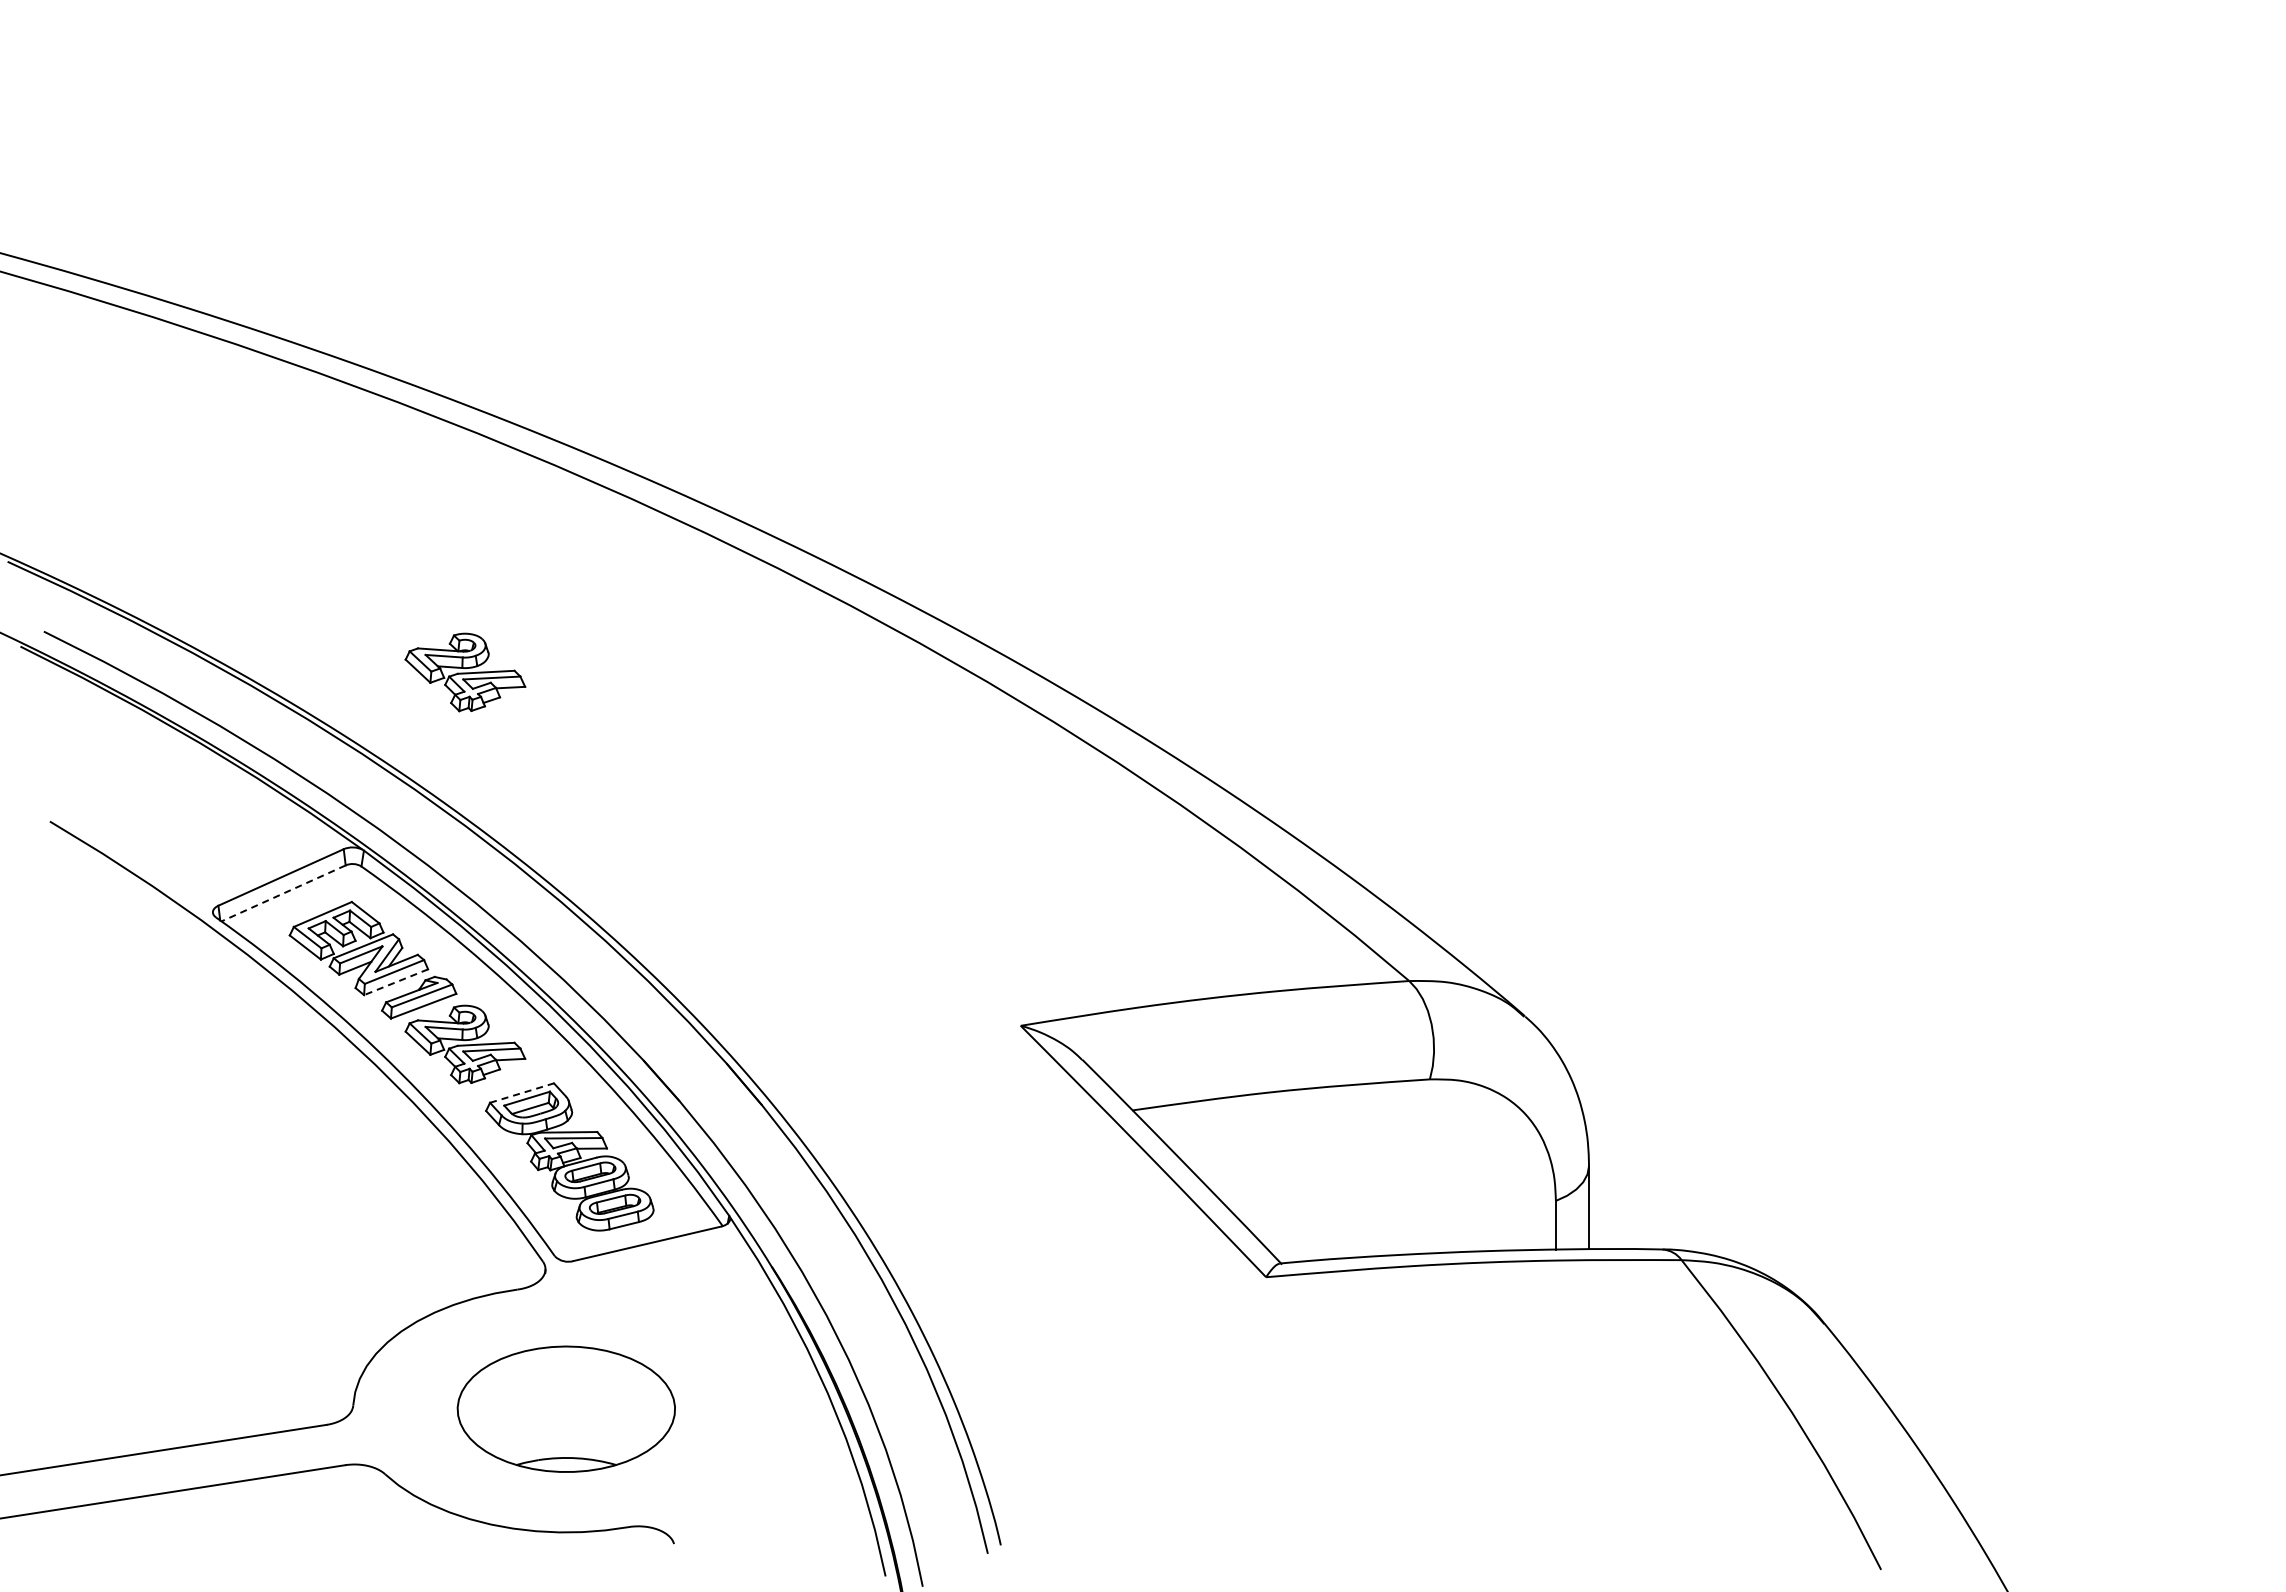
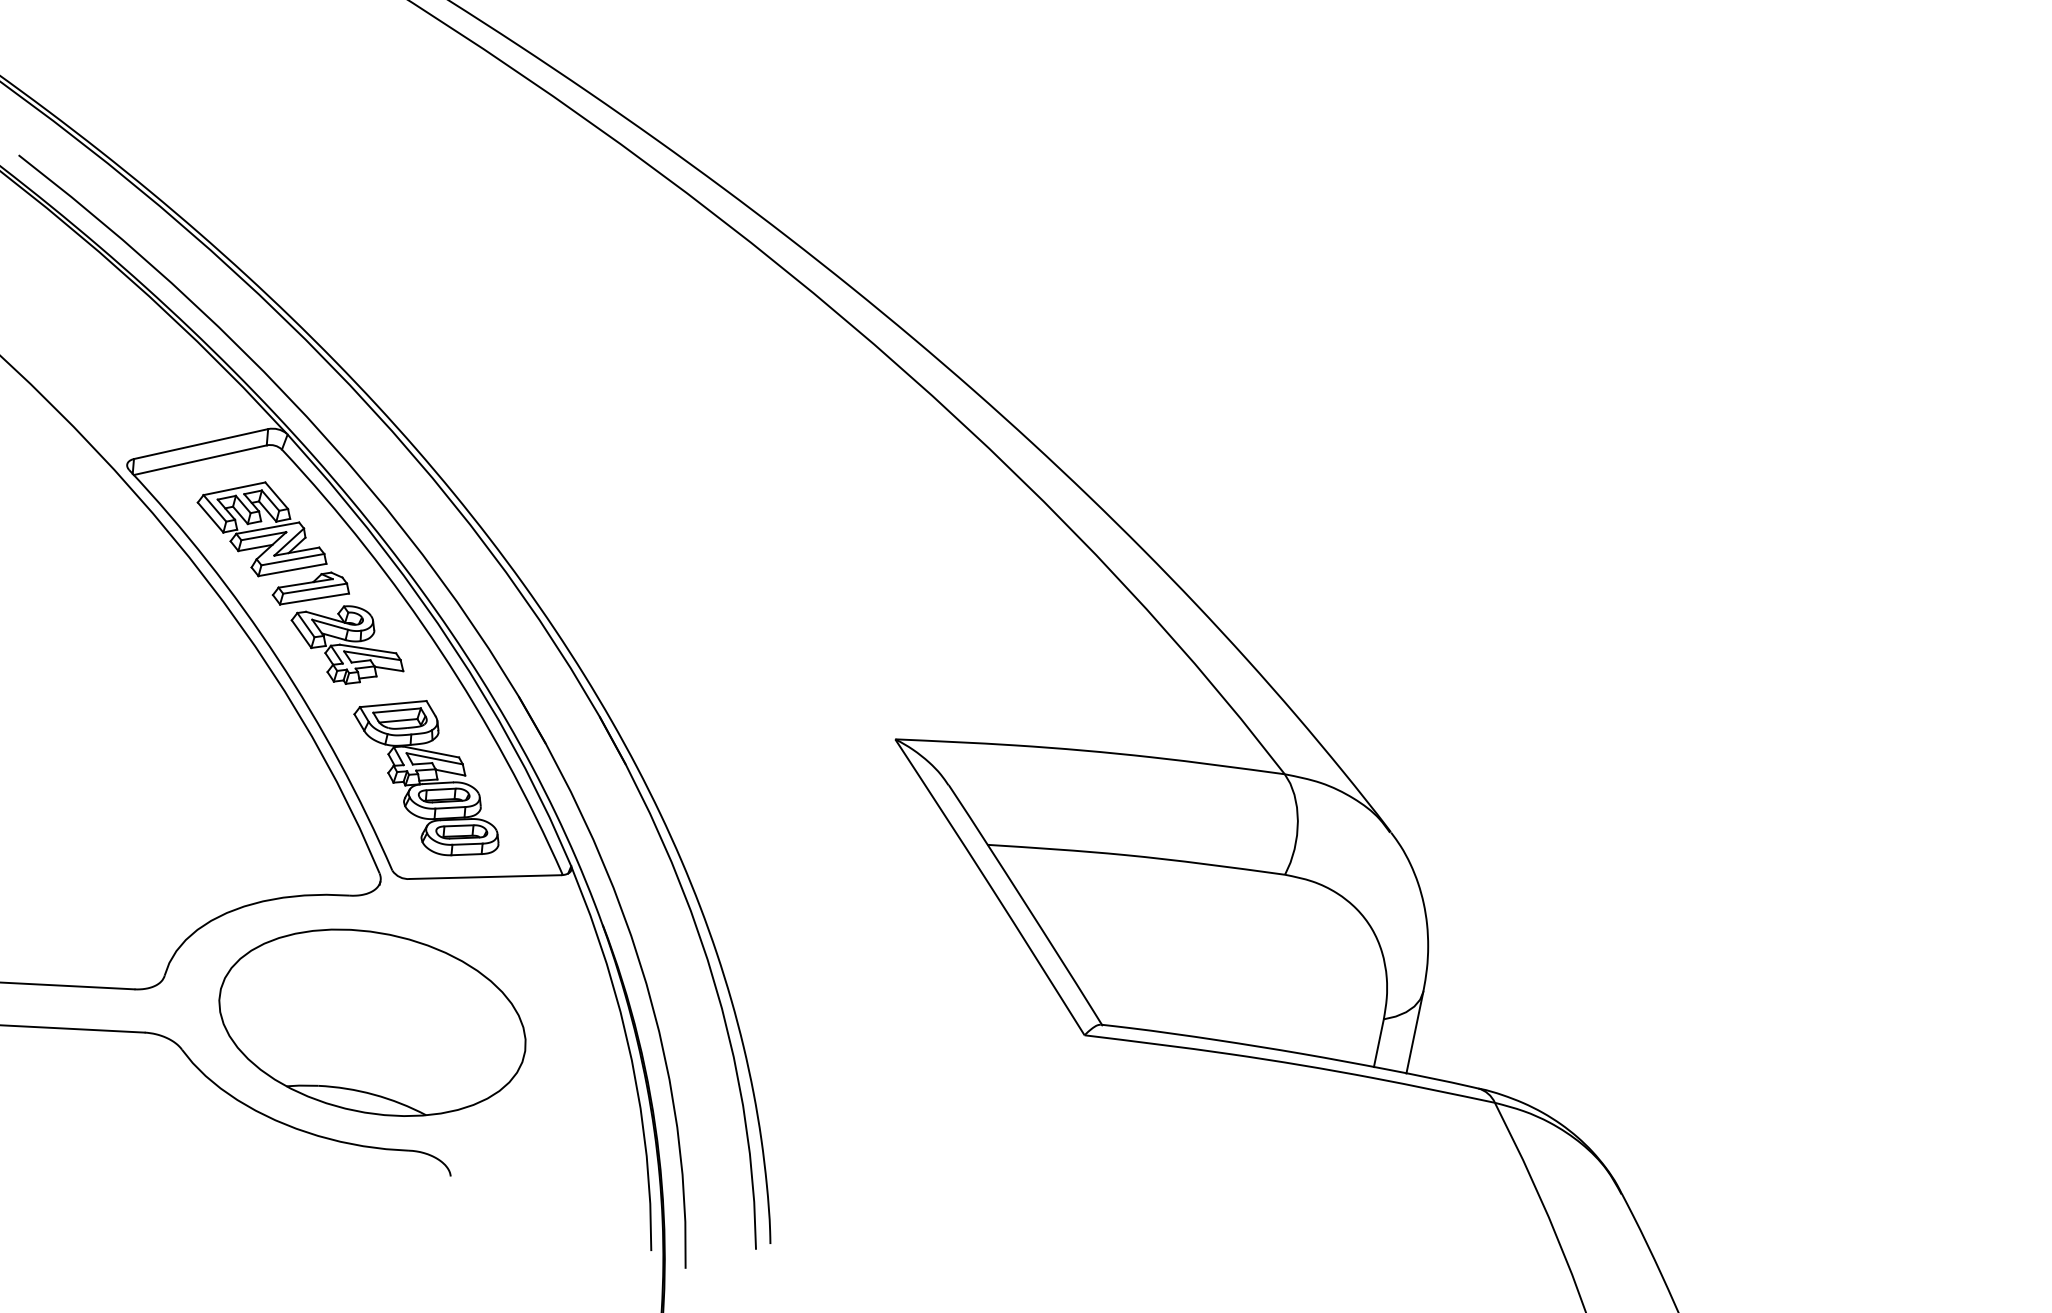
part: (465, 672) -> (423, 280), removed
line: (283, 893) -> (200, 460), dashed -> solid
line: (396, 982) -> (292, 570), dashed -> solid
line: (522, 1092) -> (393, 703), dashed -> solid
part: (566, 1408) -> (372, 1021), size x1.43

